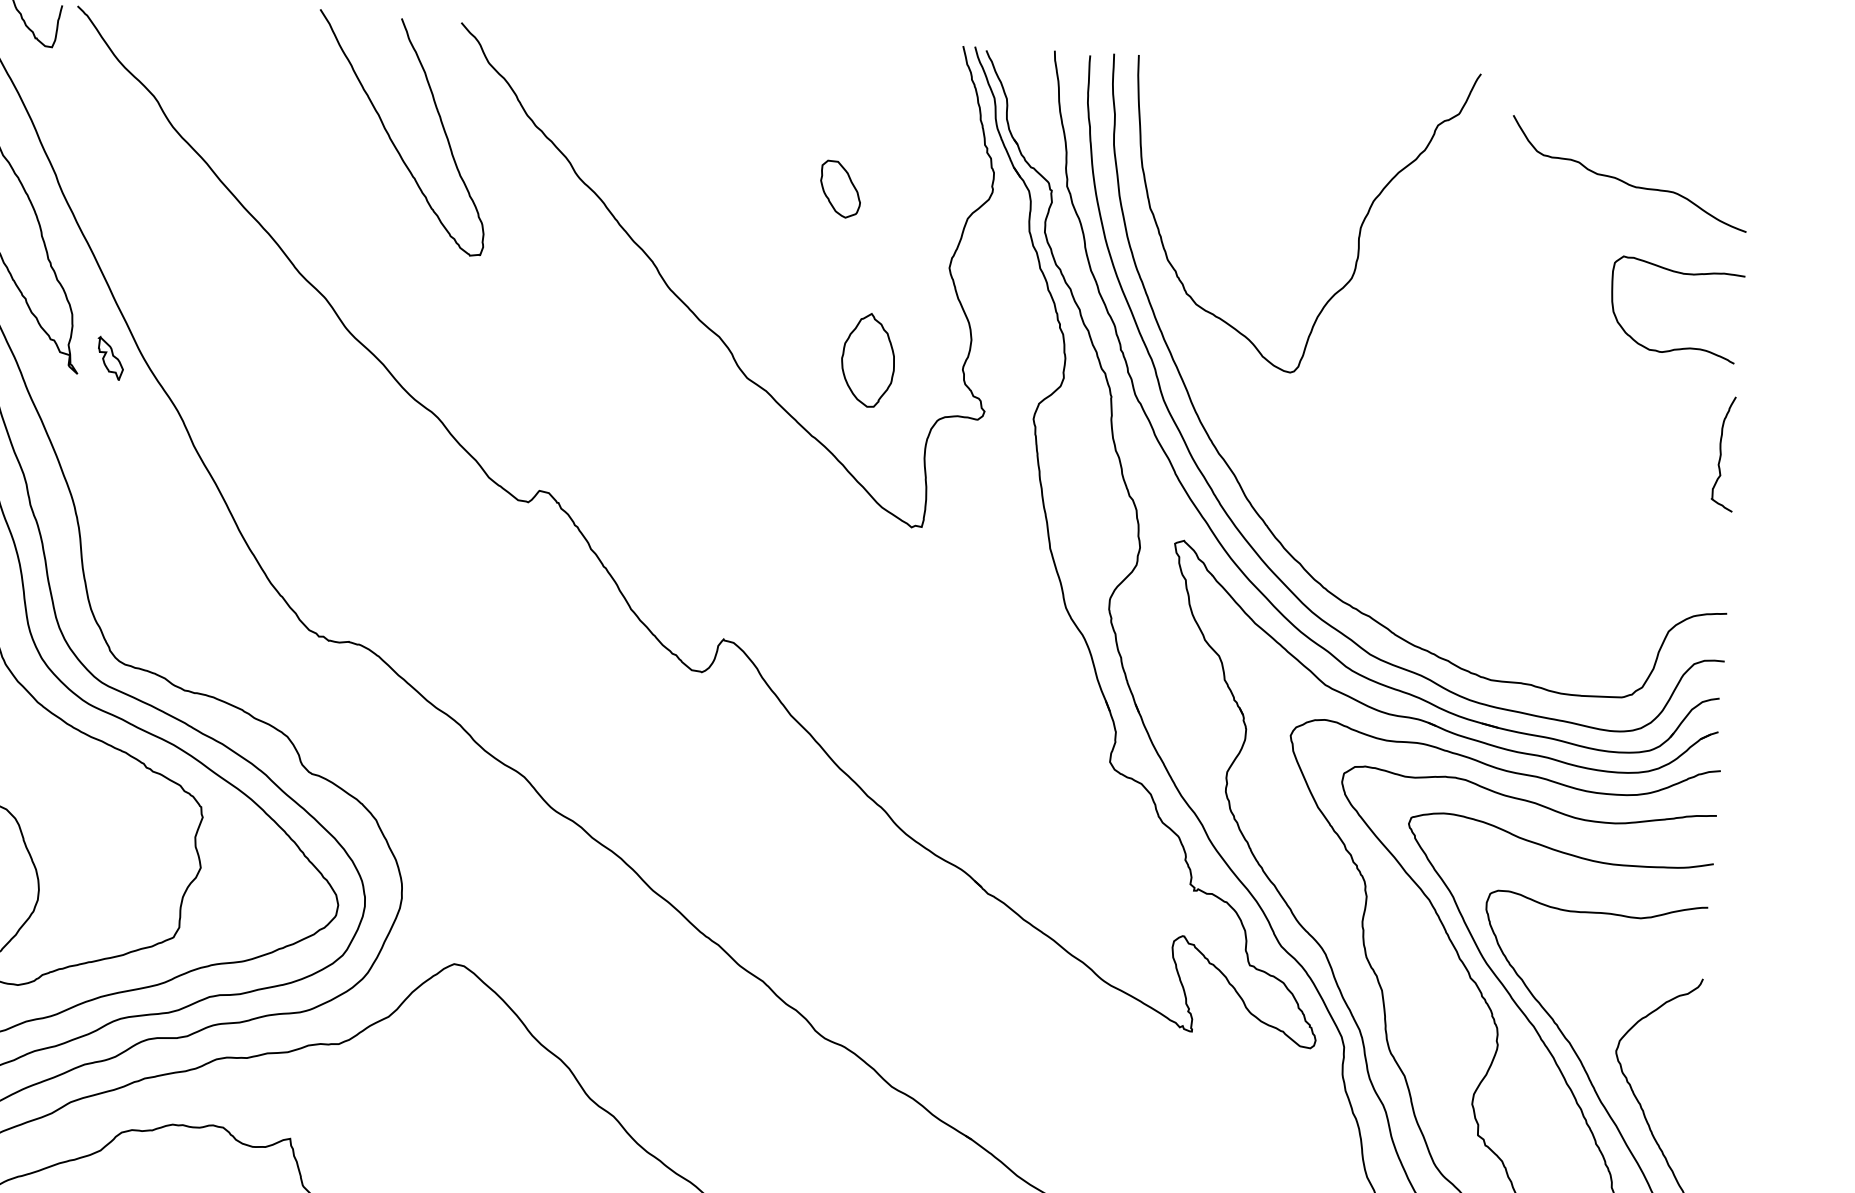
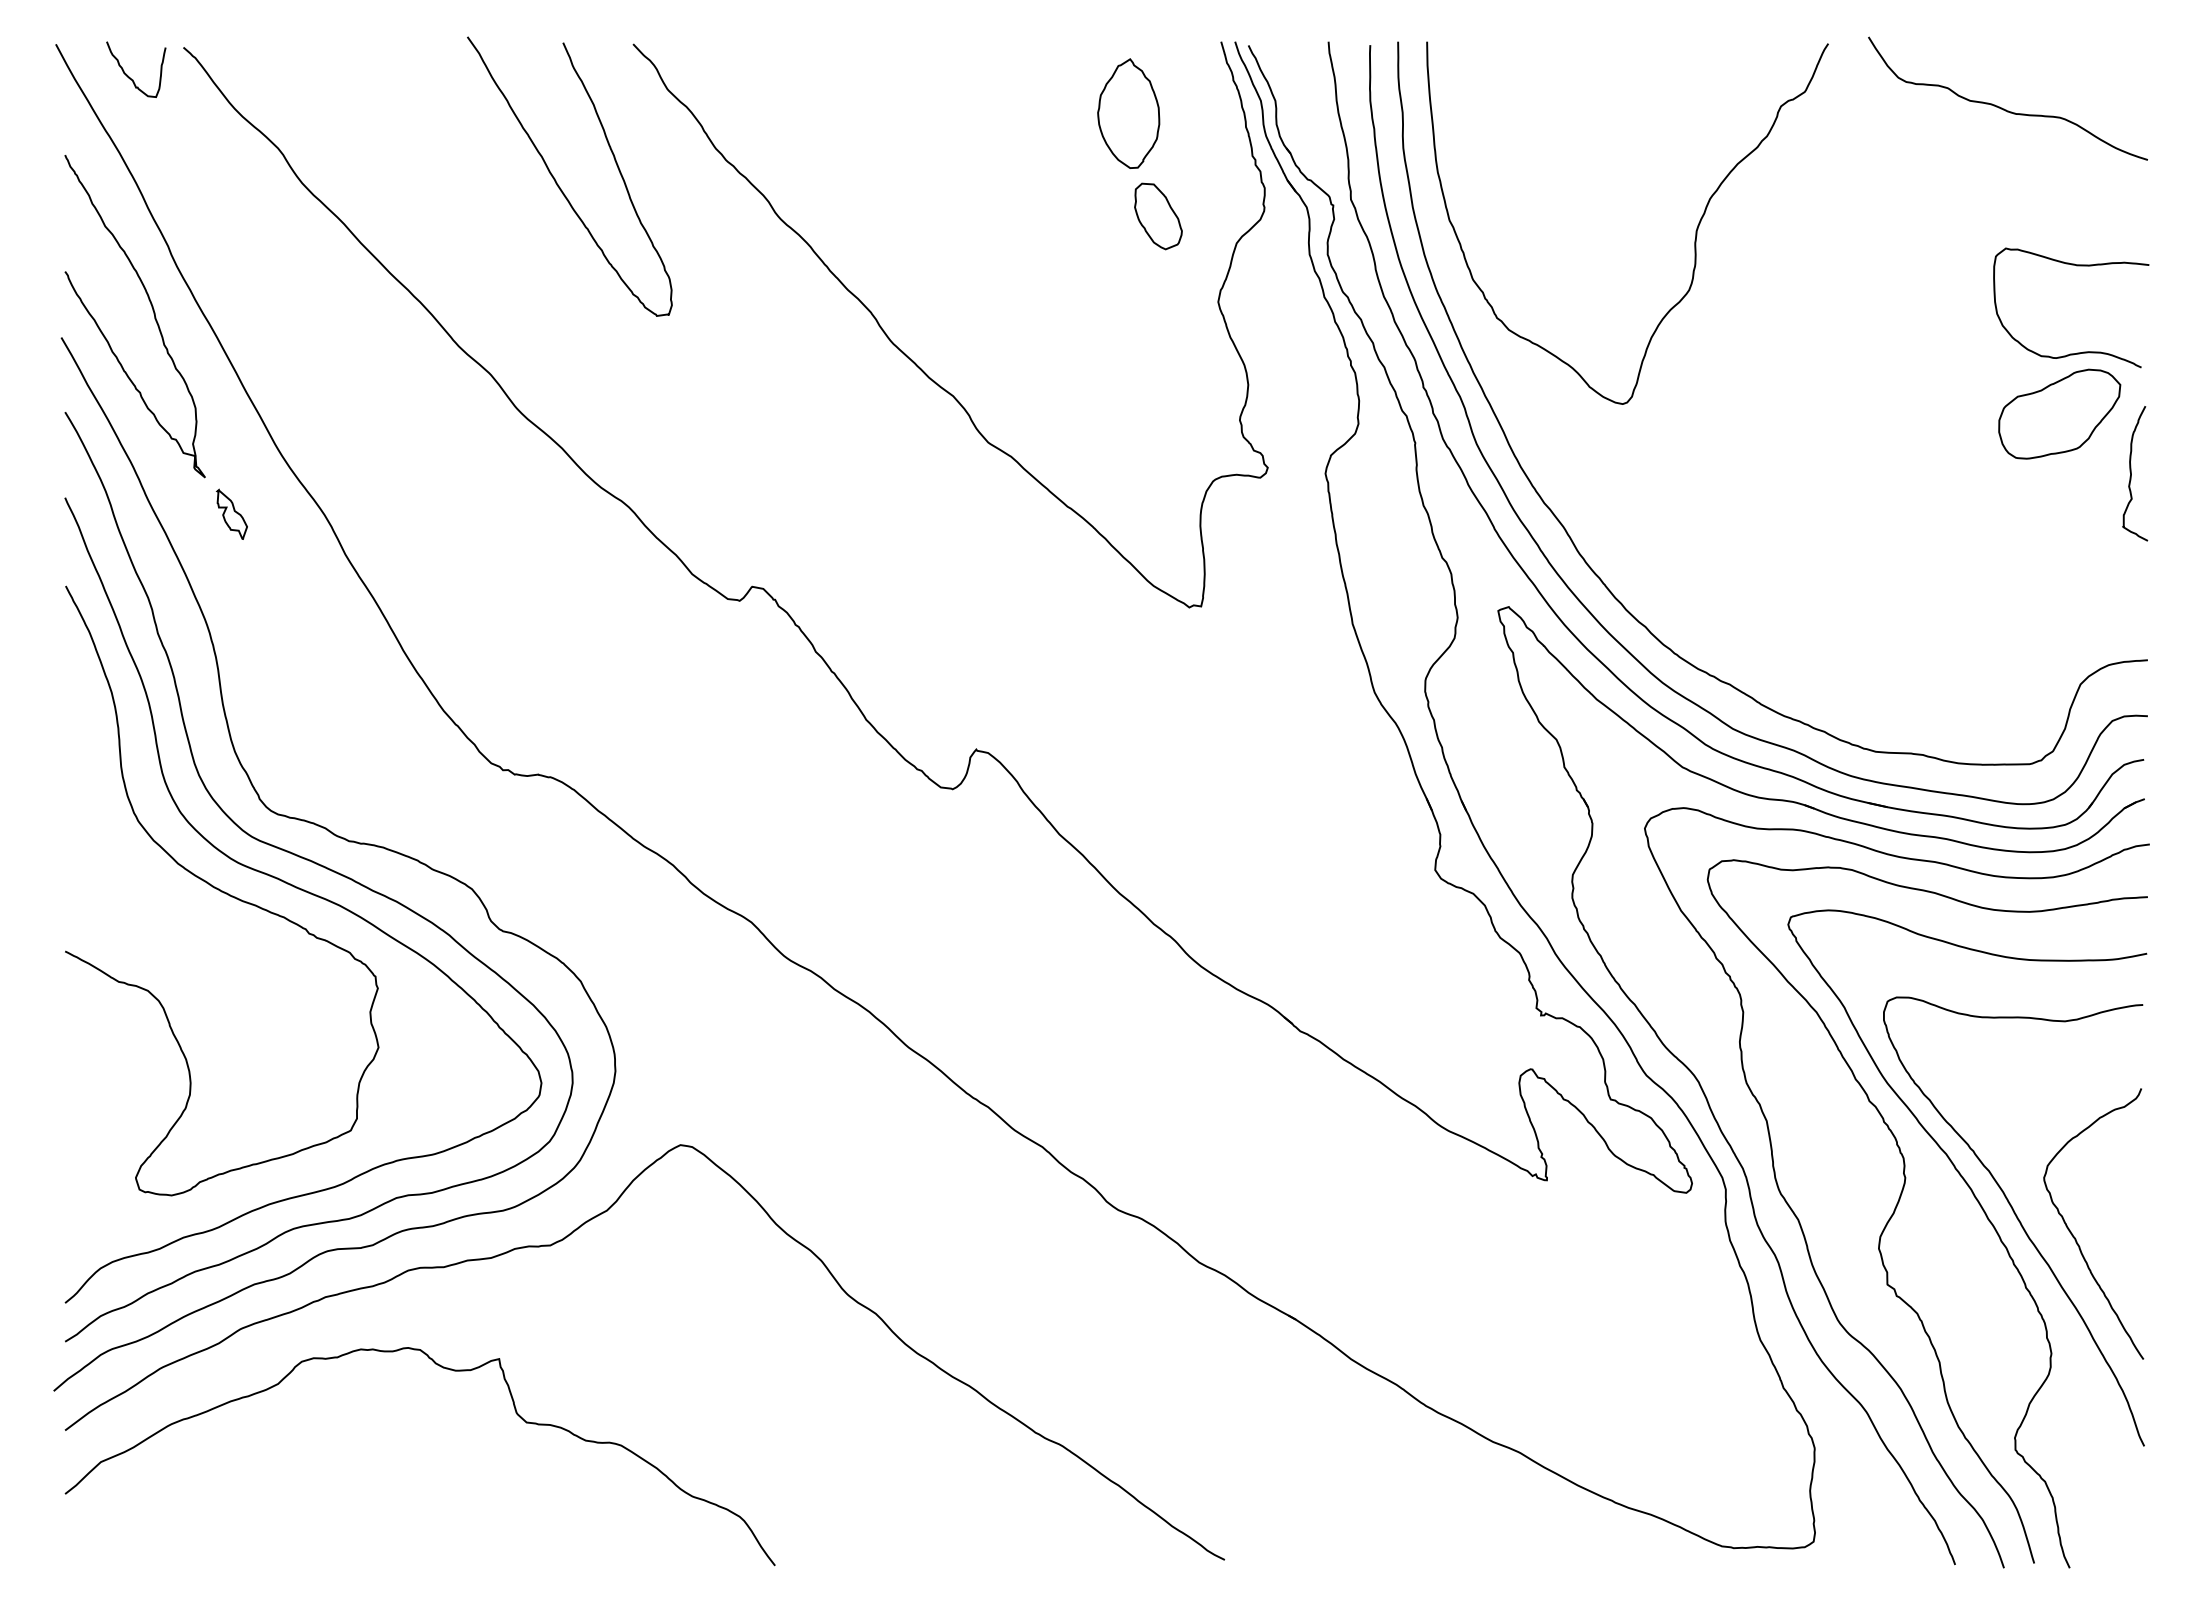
curve: (1624, 181) -> (2002, 107), moved
part: (840, 189) -> (1158, 216), moved
part: (110, 357) -> (231, 513), moved
part: (868, 360) -> (1128, 113), moved
part: (1662, 399) -> (2059, 413), added

